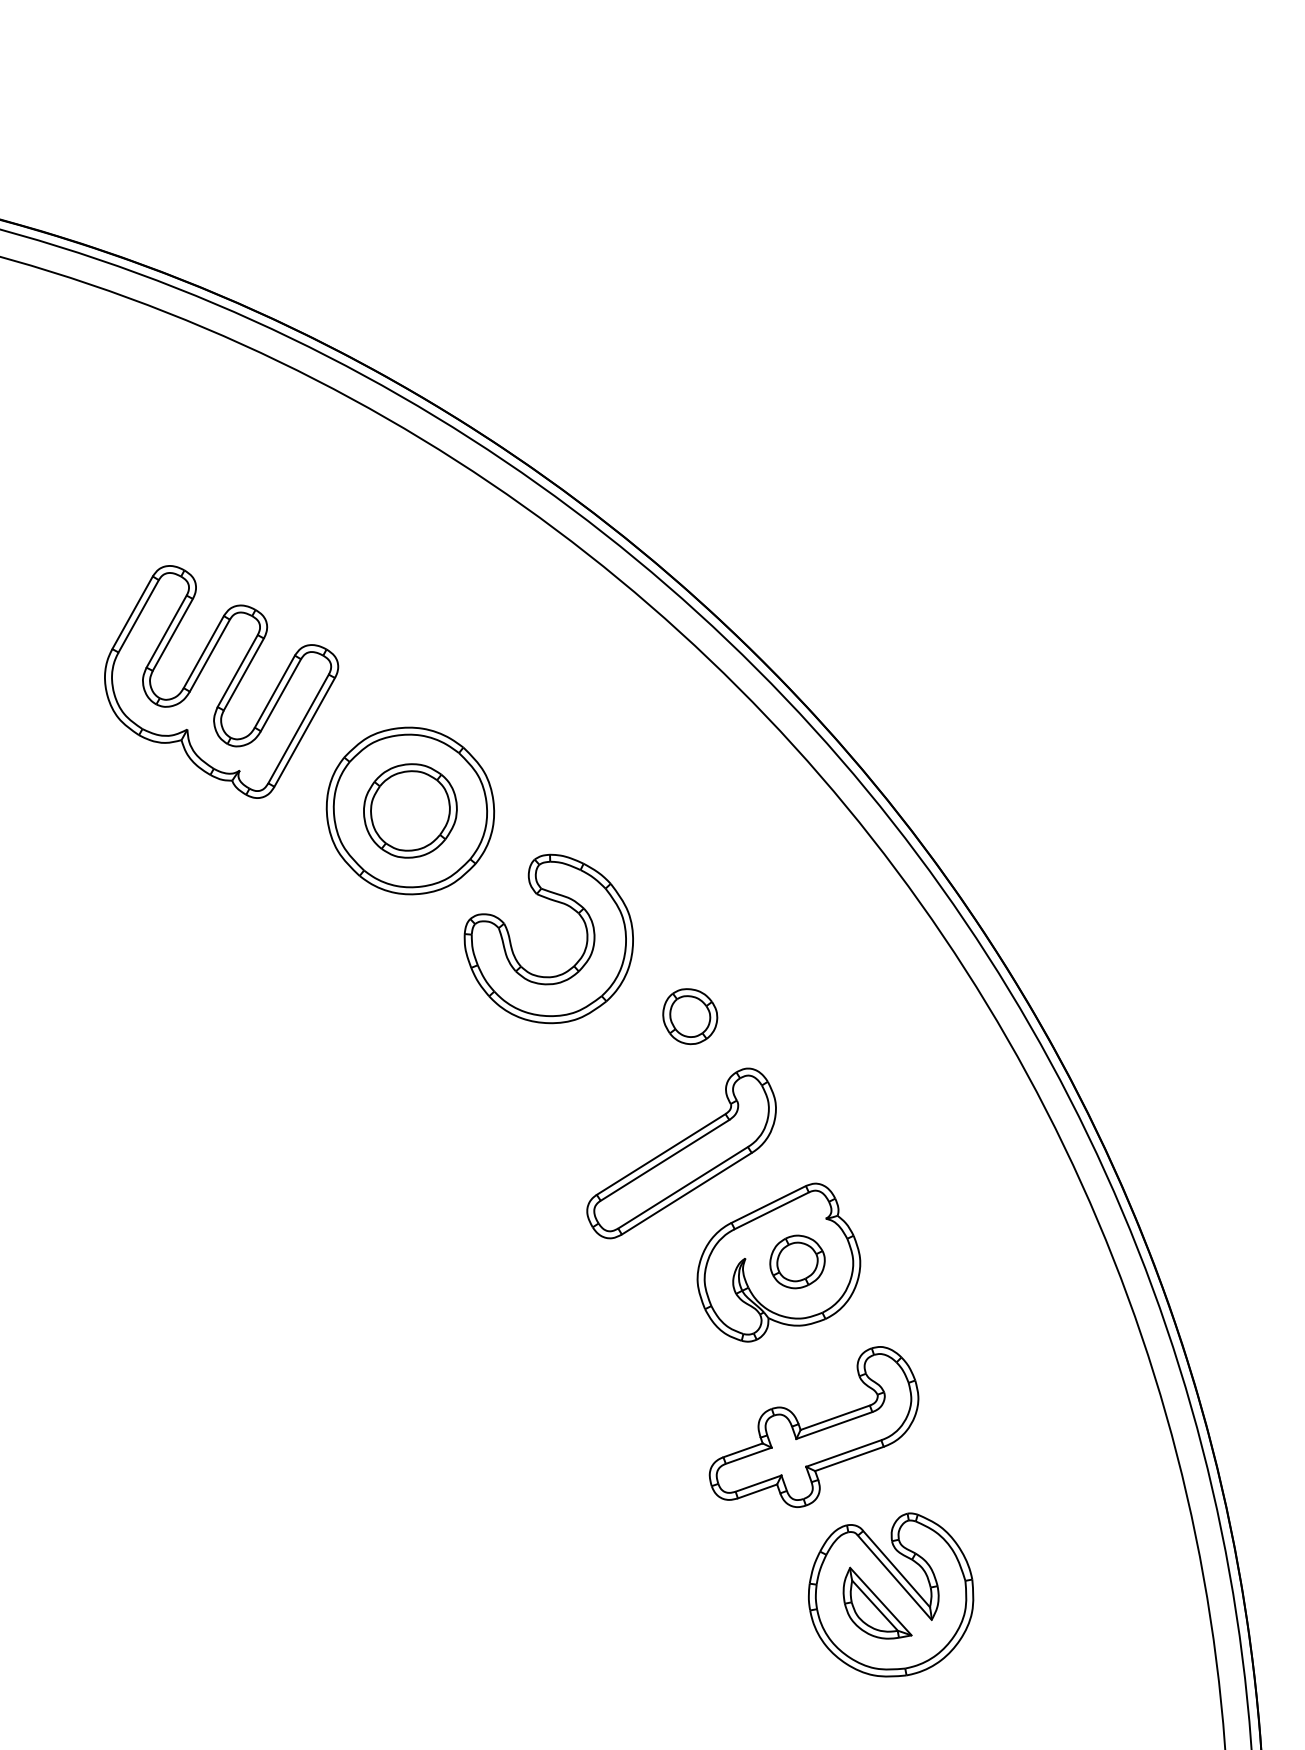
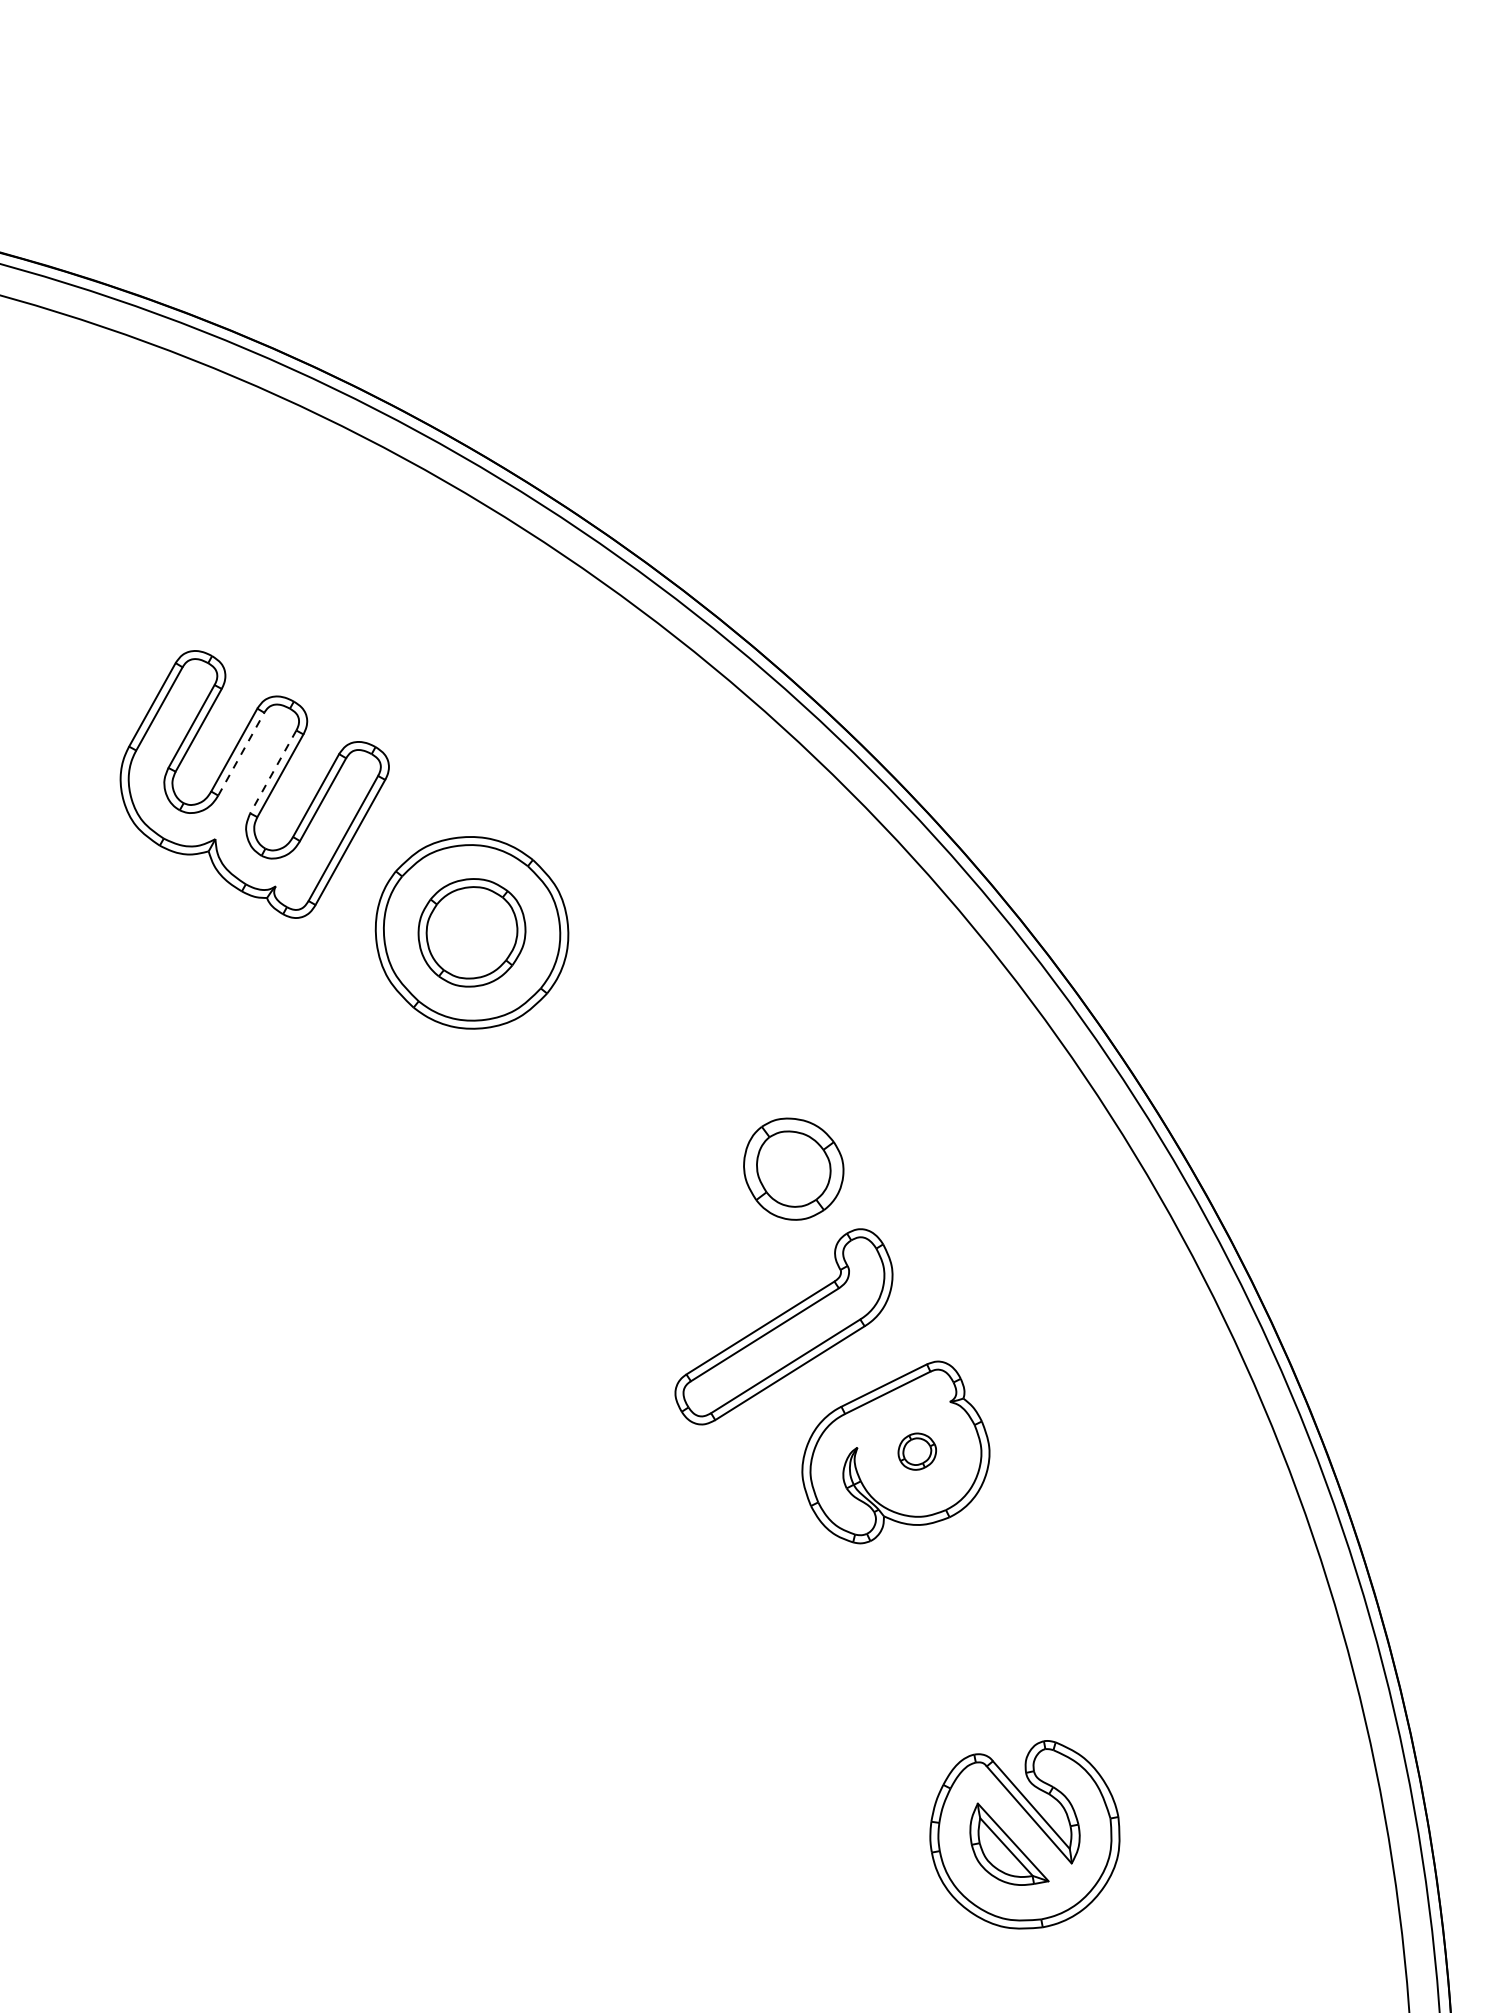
line: (210, 655) -> (242, 753), solid -> dashed
line: (237, 671) -> (273, 772), solid -> dashed
part: (577, 960) -> (664, 1104), removed
part: (690, 1016) -> (794, 1169), size x1.6
part: (797, 1261) -> (917, 1451), size x0.6
part: (813, 1426) -> (935, 1640), removed

